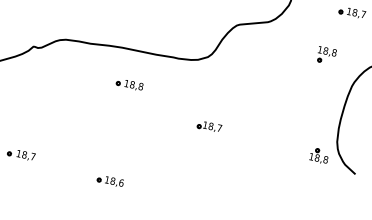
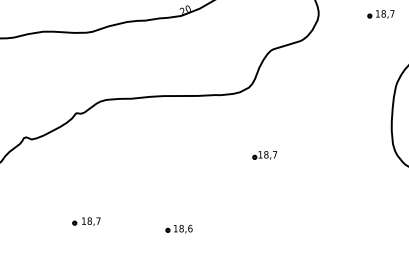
part: (326, 55) -> (364, 61), removed
part: (129, 84) -> (177, 130), removed
part: (319, 156) -> (378, 161), removed

